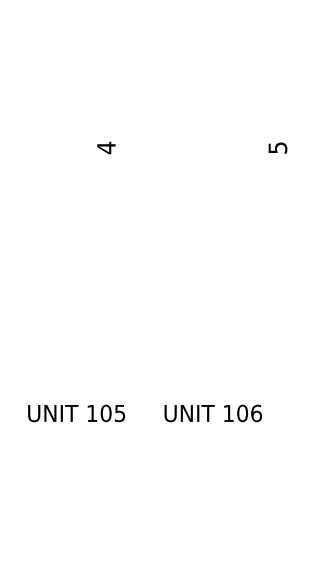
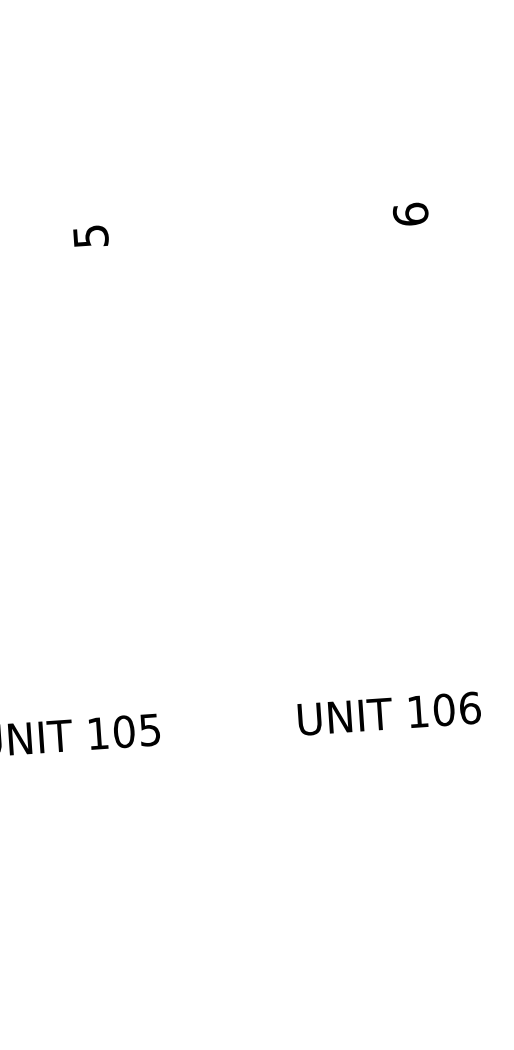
text: (106, 147) -> (90, 235), 4 -> 5
text: (277, 147) -> (410, 213), 5 -> 6
text: (213, 413) -> (389, 713), moved

